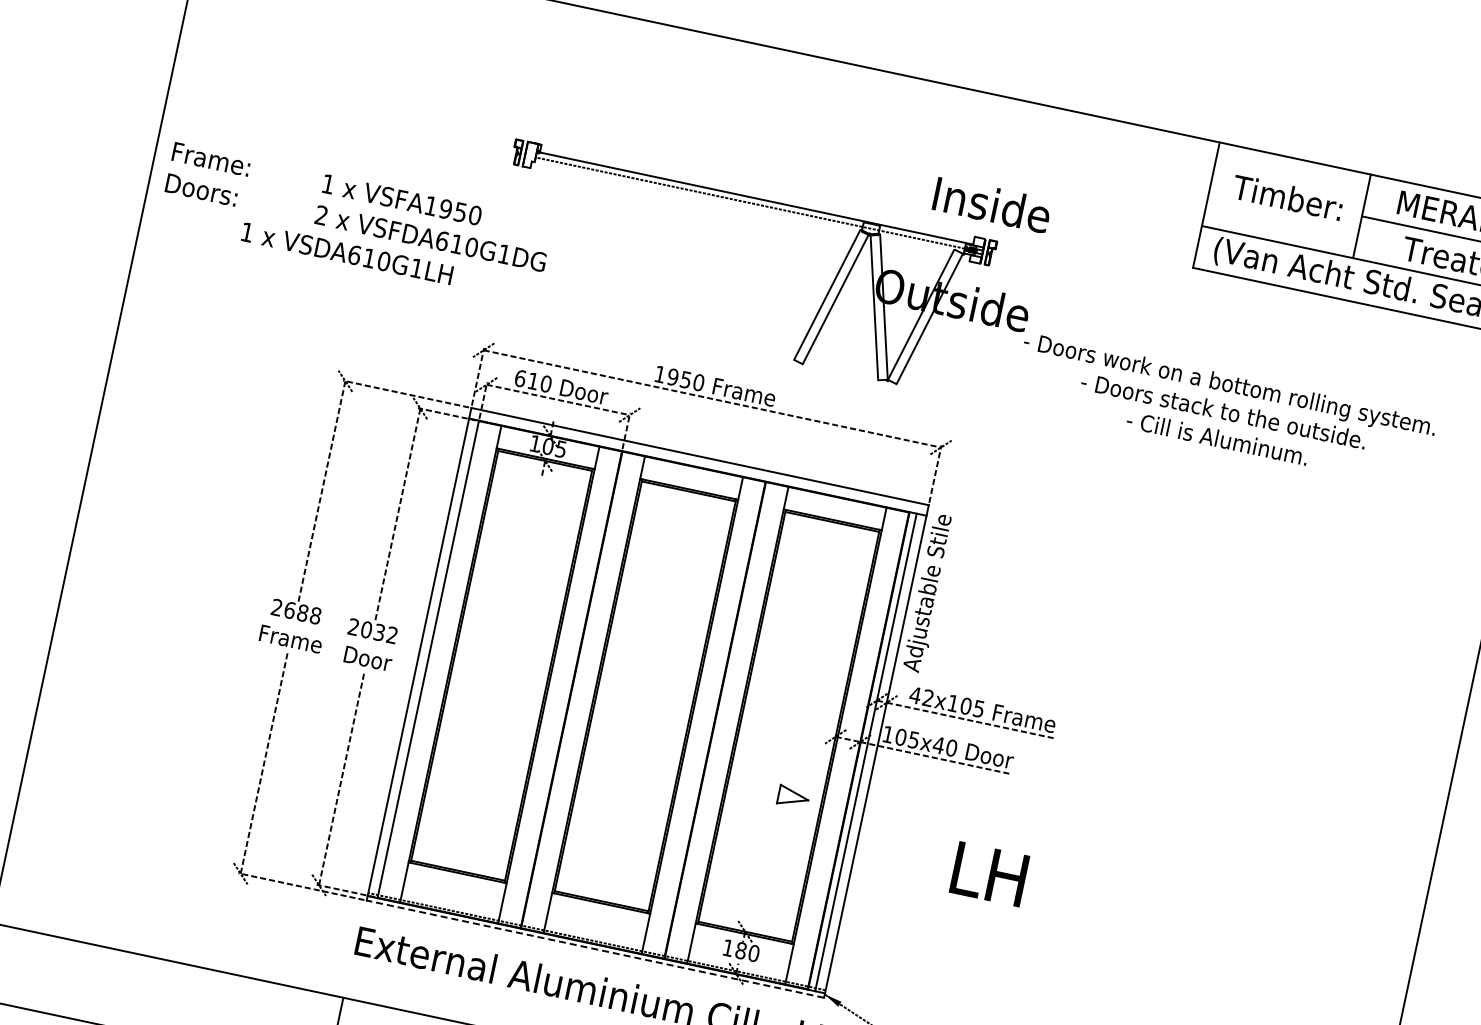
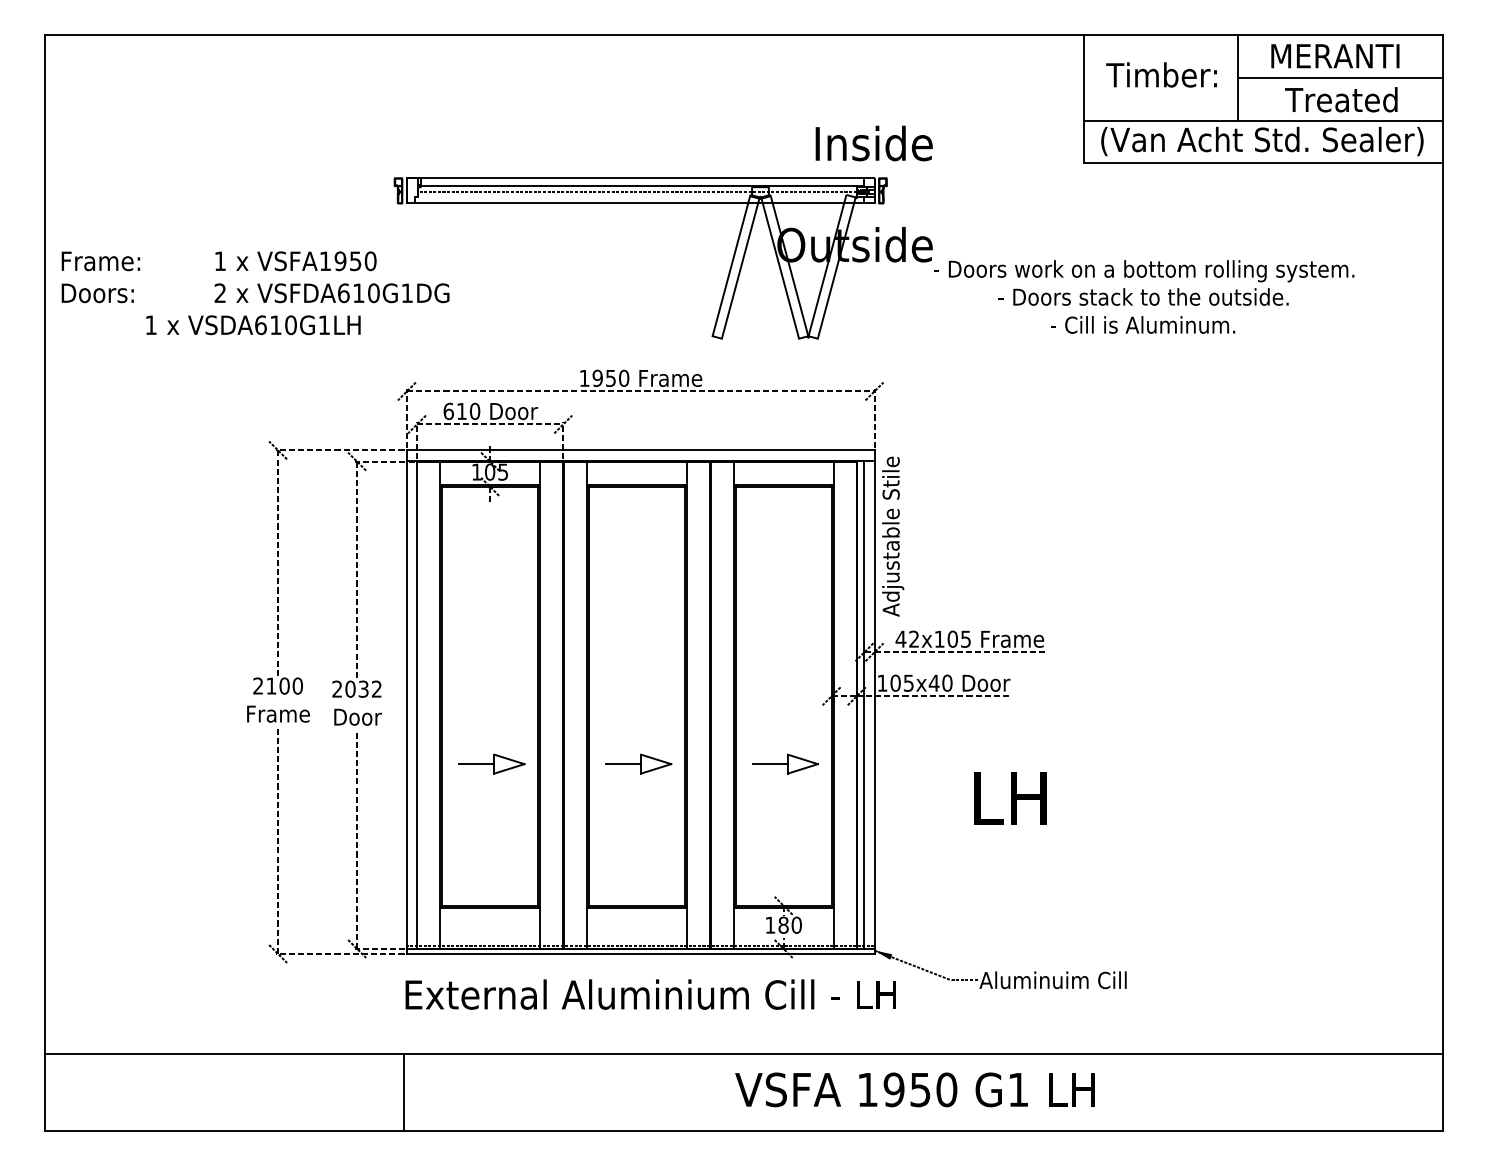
line: (757, 190) -> (641, 178), added
line: (749, 214) -> (638, 203), added
text: (302, 612) -> (284, 685), 2688 -> 2100
part: (489, 731) -> (491, 763), added
part: (632, 762) -> (638, 763), added
line: (760, 790) -> (769, 764), added
line: (595, 948) -> (640, 953), dashed -> solid

